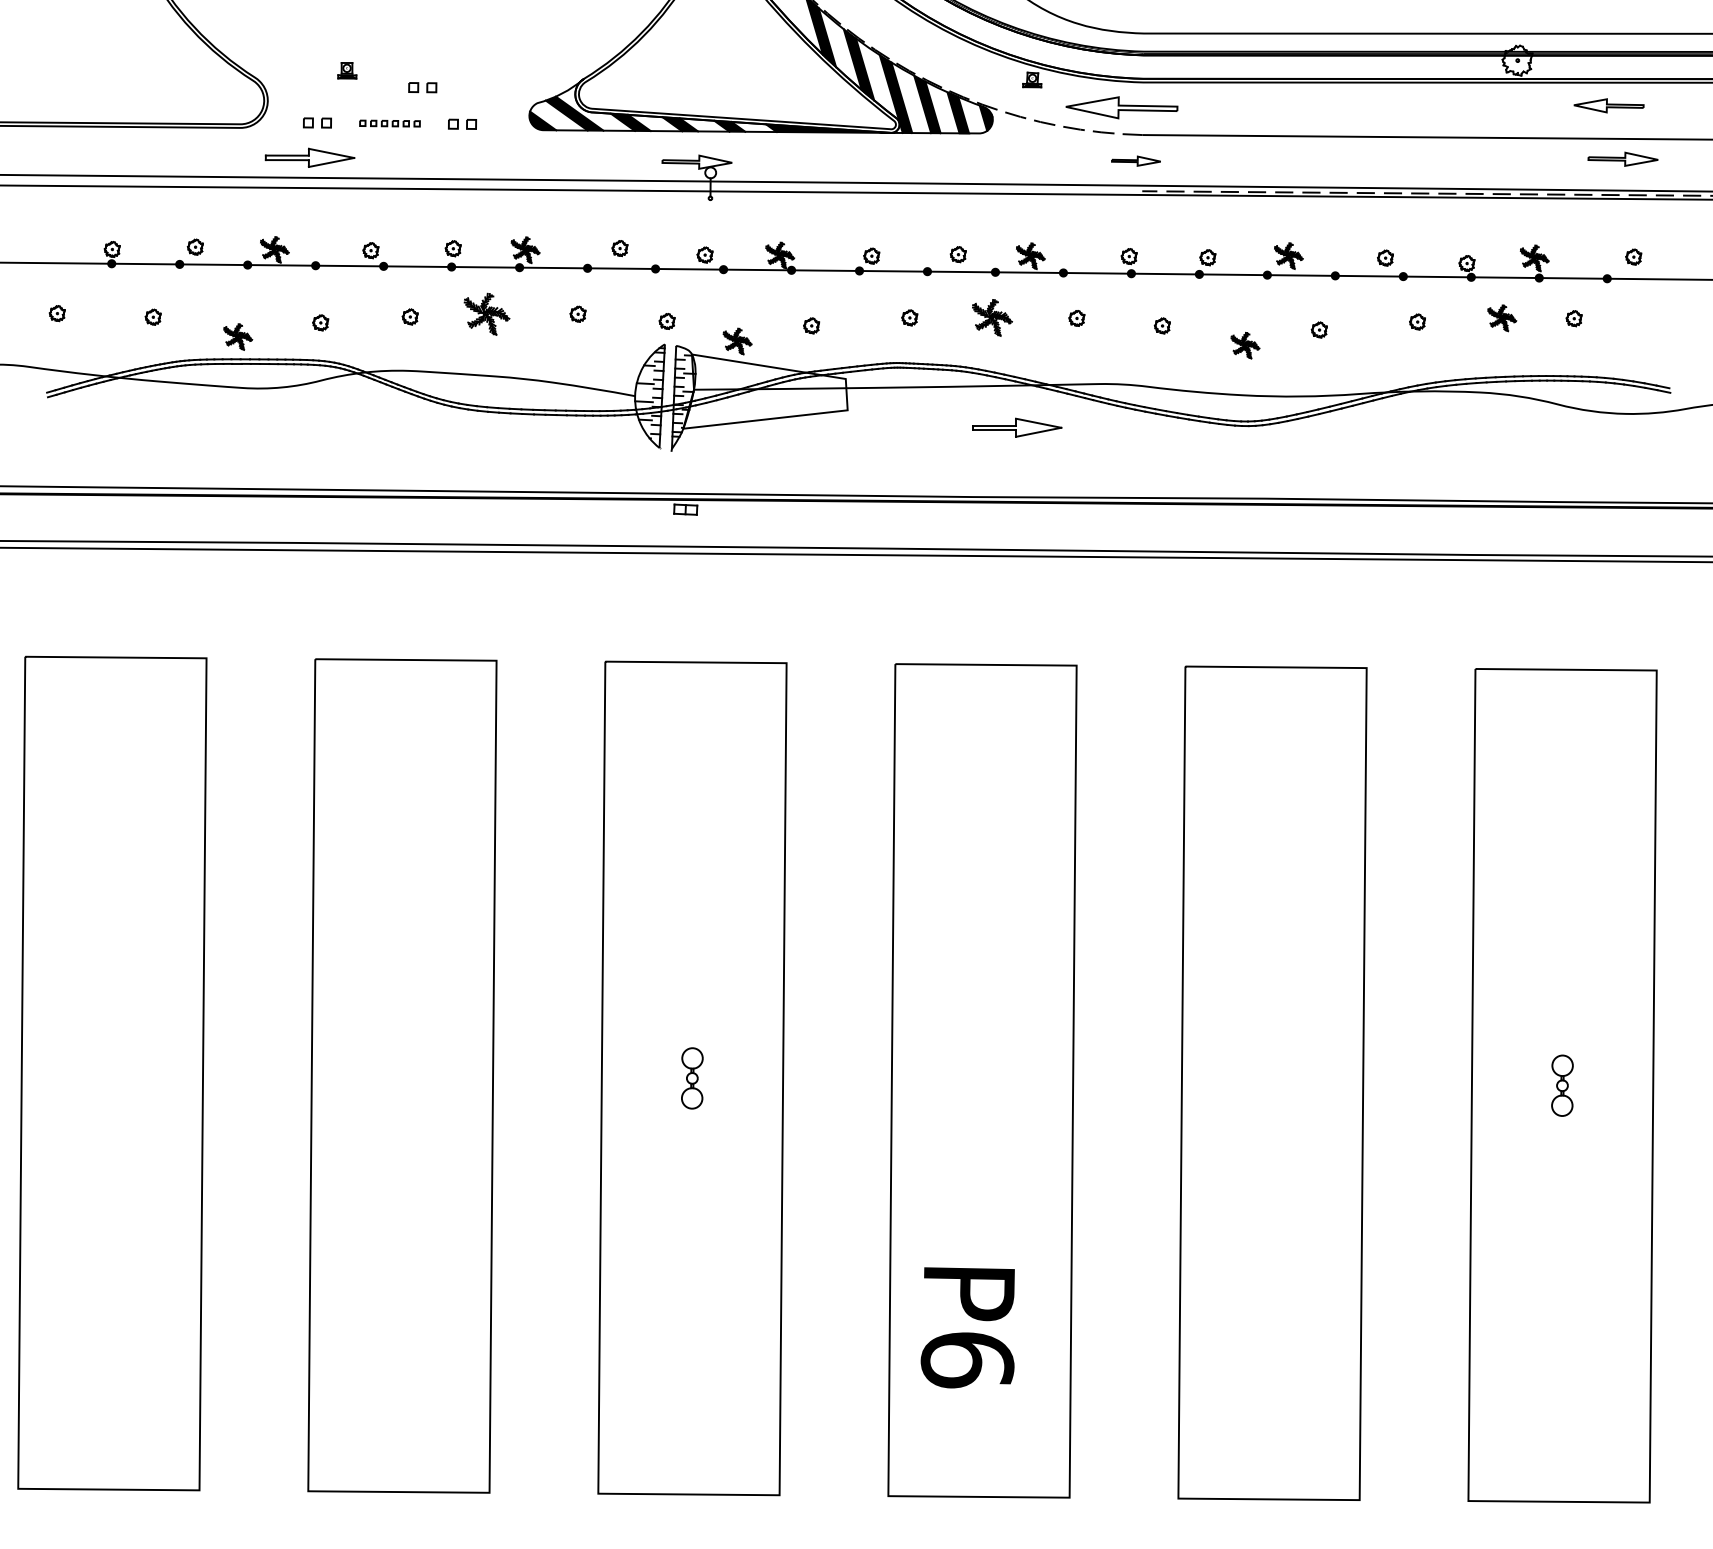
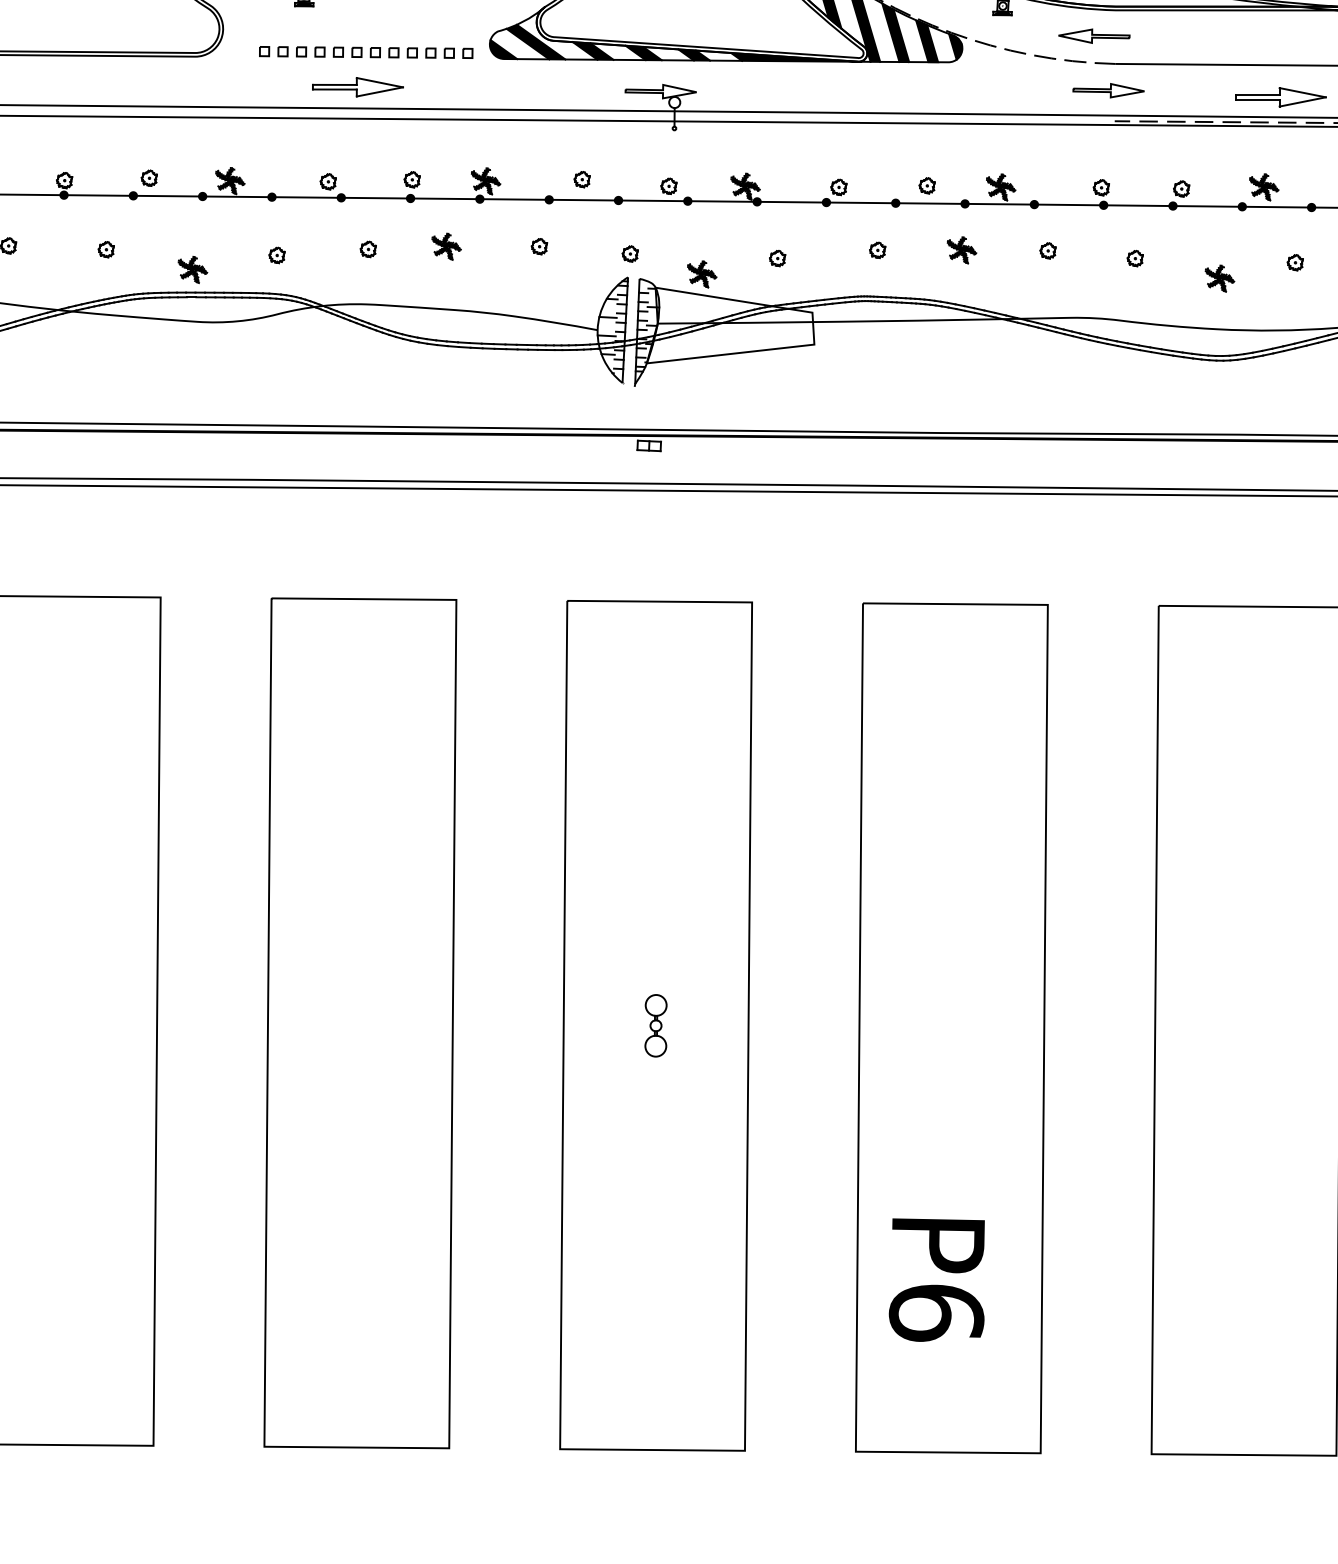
part: (422, 87) -> (458, 53), moved
part: (1122, 107) -> (1094, 35), size x0.62
part: (389, 123) -> (347, 52), size x1.67
part: (309, 157) -> (357, 86), moved
part: (1135, 160) -> (1107, 89), size x1.43
part: (486, 314) -> (446, 246), size x0.62
part: (992, 317) -> (962, 249), size x0.71
part: (1017, 427) -> (1281, 97), moved

